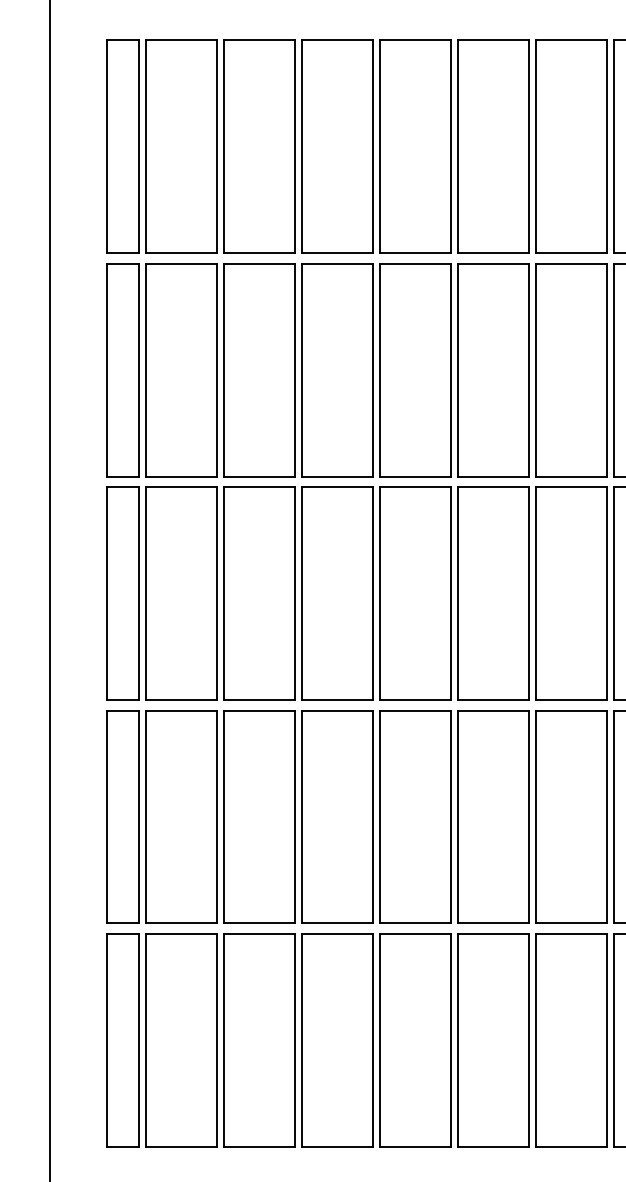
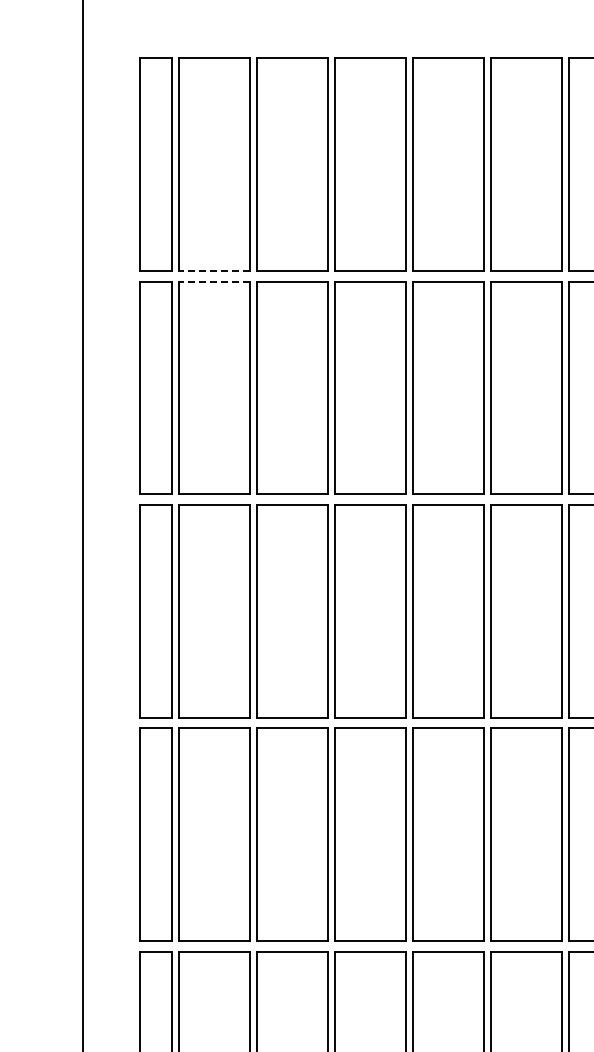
line: (180, 253) -> (213, 271), solid -> dashed
line: (180, 263) -> (213, 281), solid -> dashed

